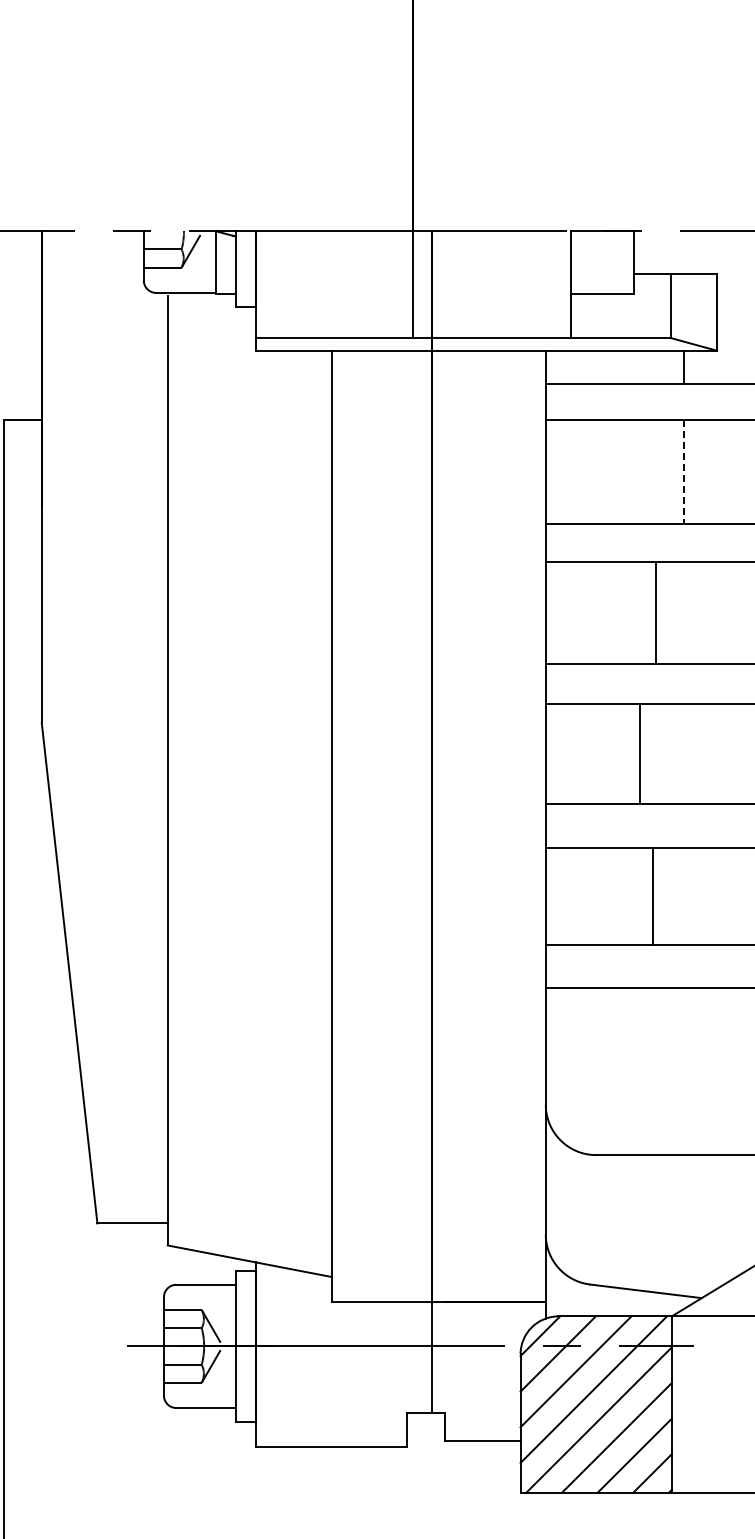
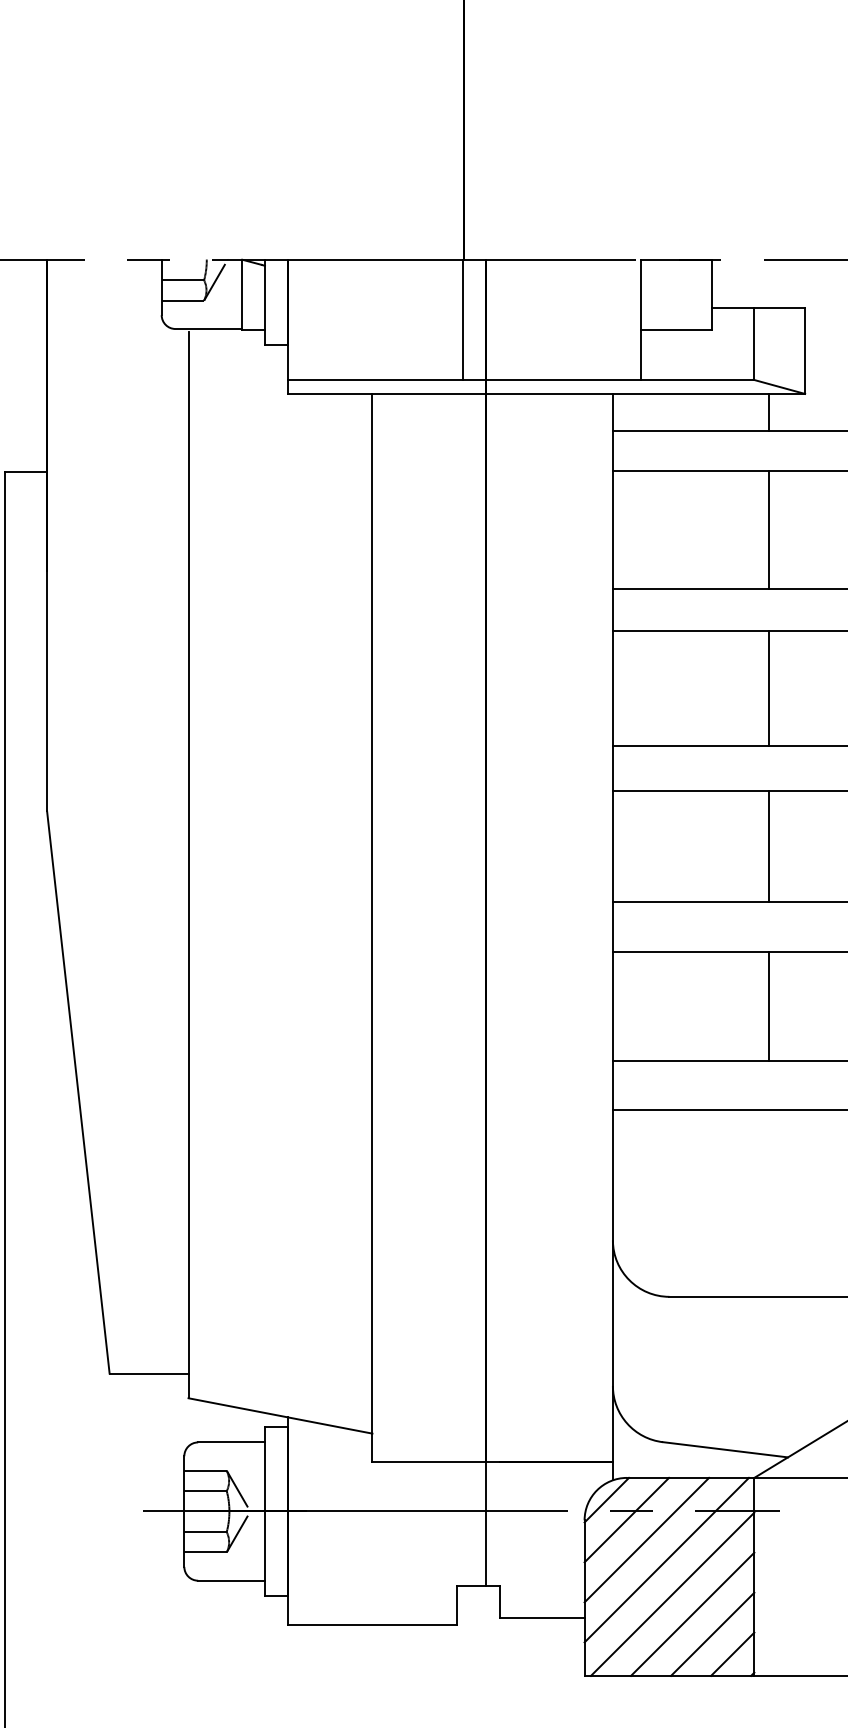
line: (684, 472) -> (768, 530), dashed -> solid
line: (656, 612) -> (768, 687), moved
line: (640, 753) -> (768, 846), moved
line: (653, 896) -> (768, 1006), moved

